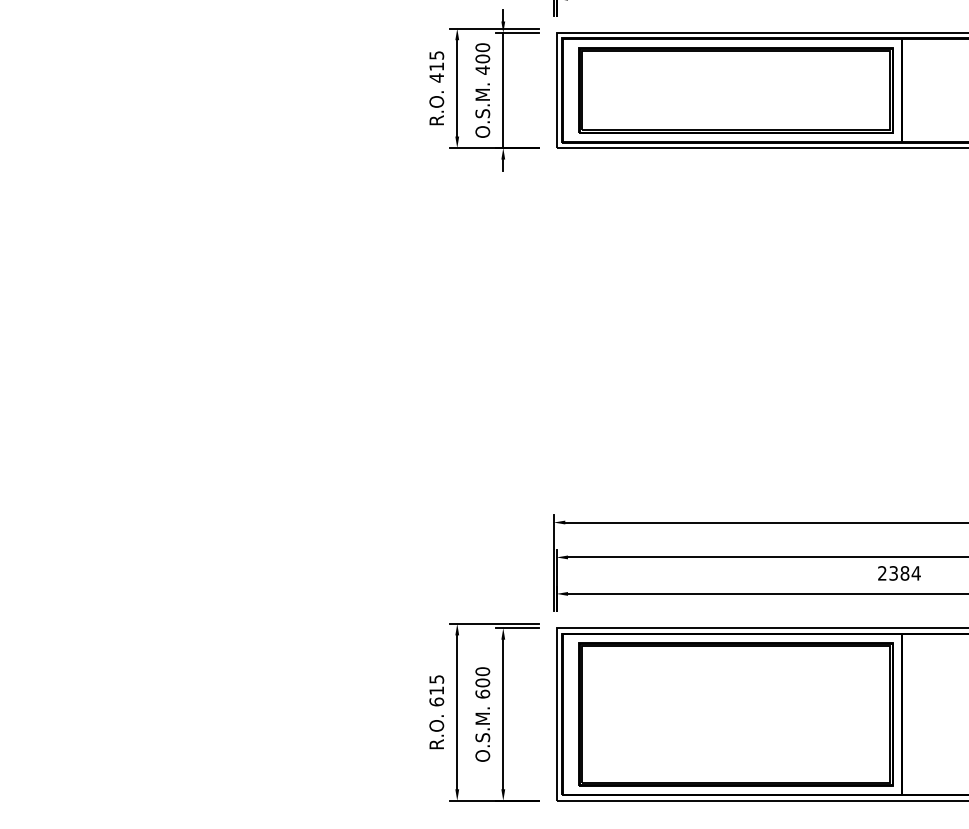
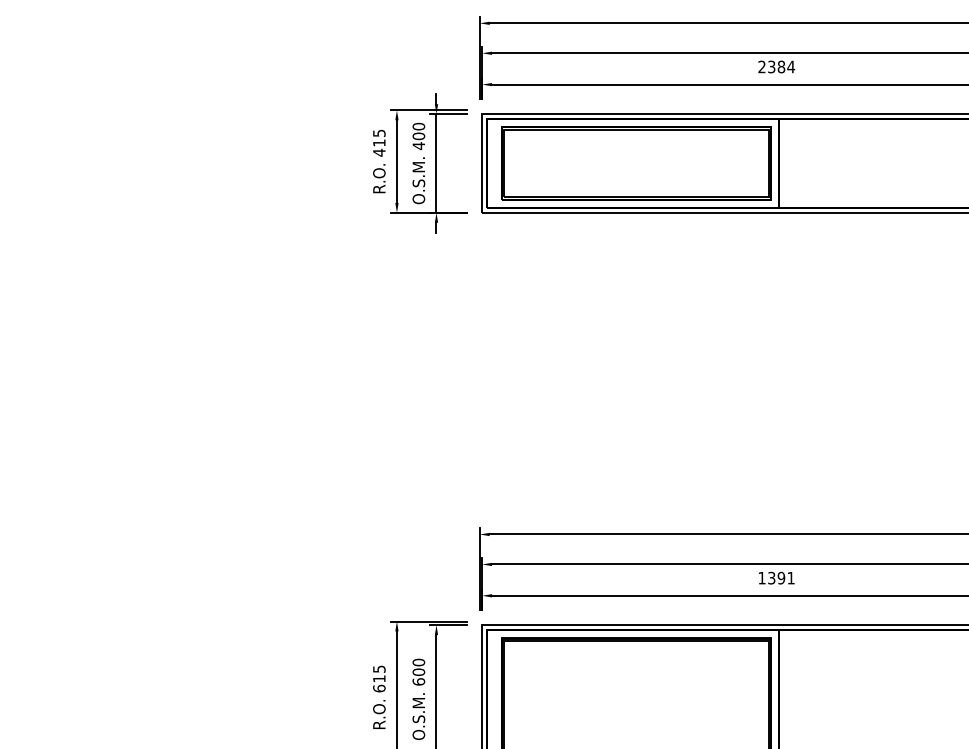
text: (899, 572) -> (776, 577), 2384 -> 1391

